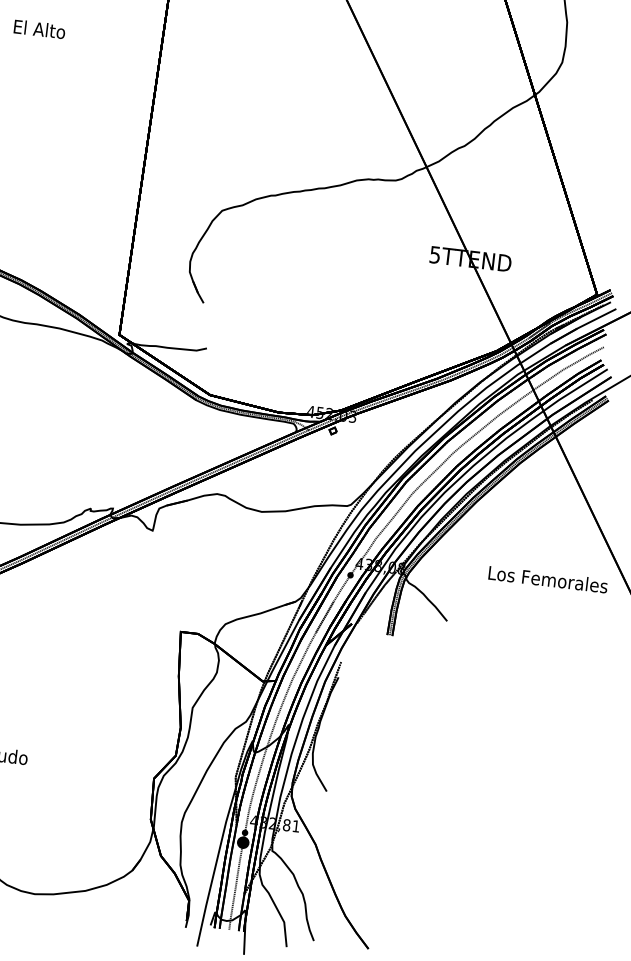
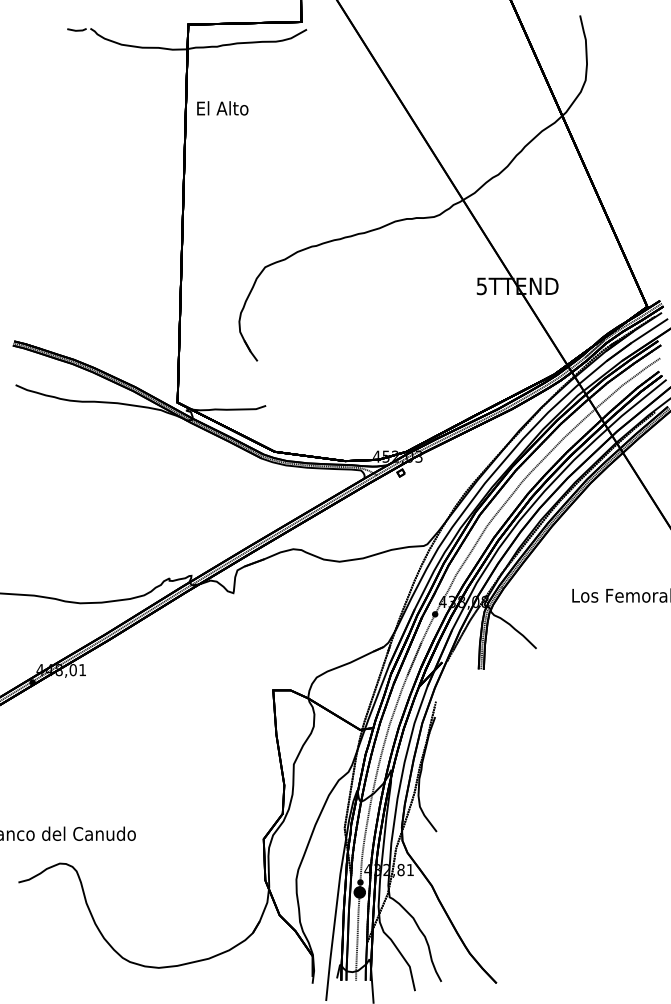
text: (39, 29) -> (222, 108), moved

